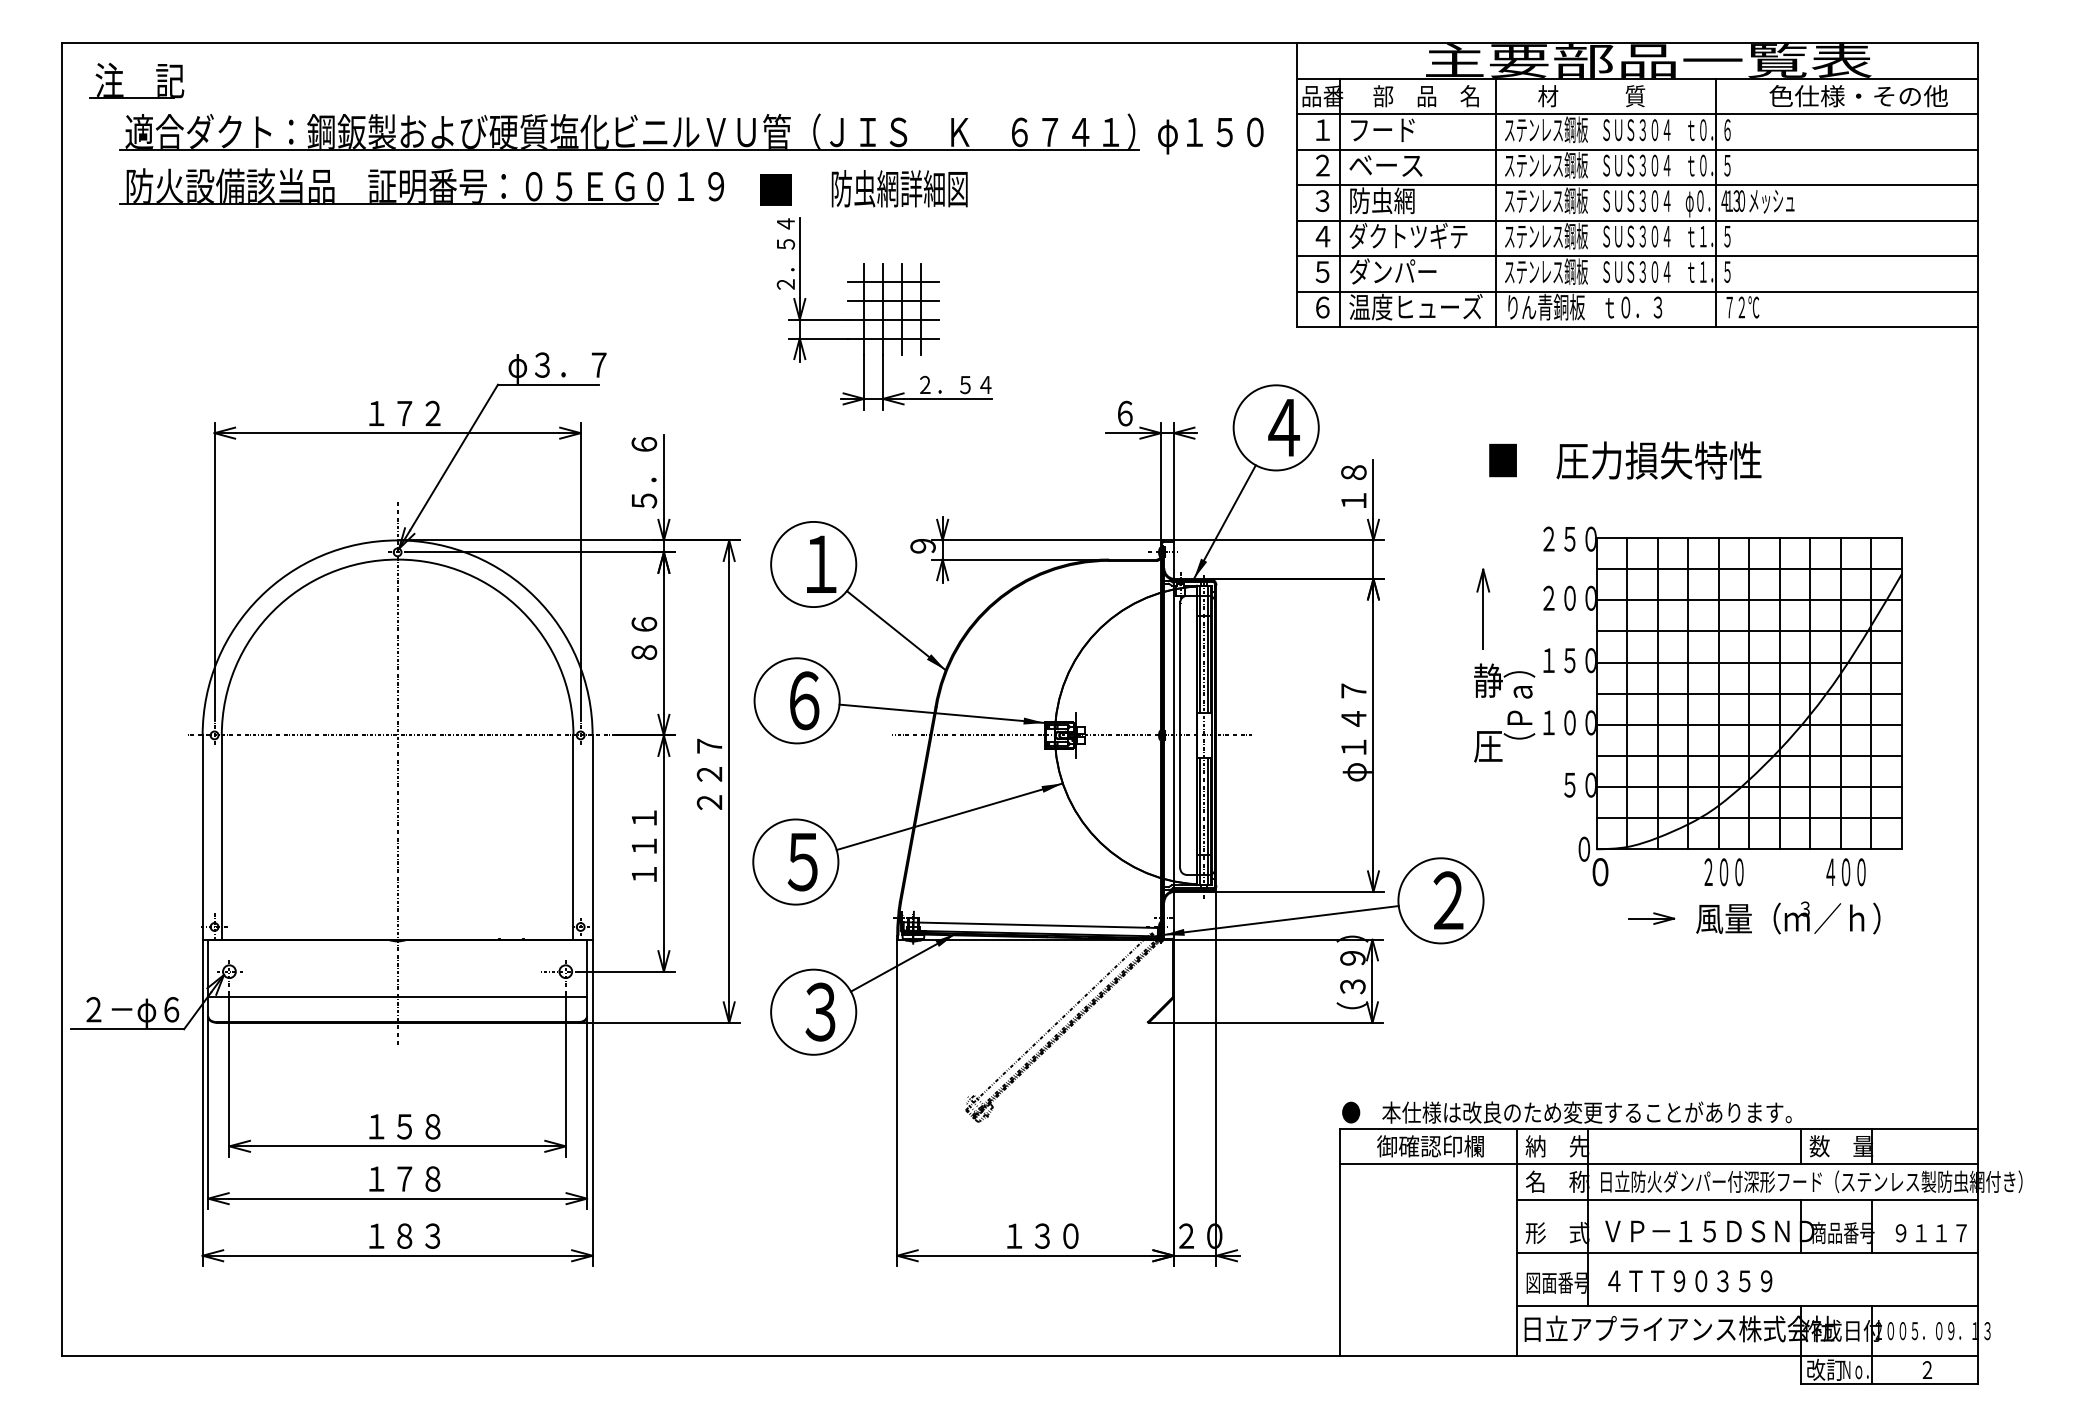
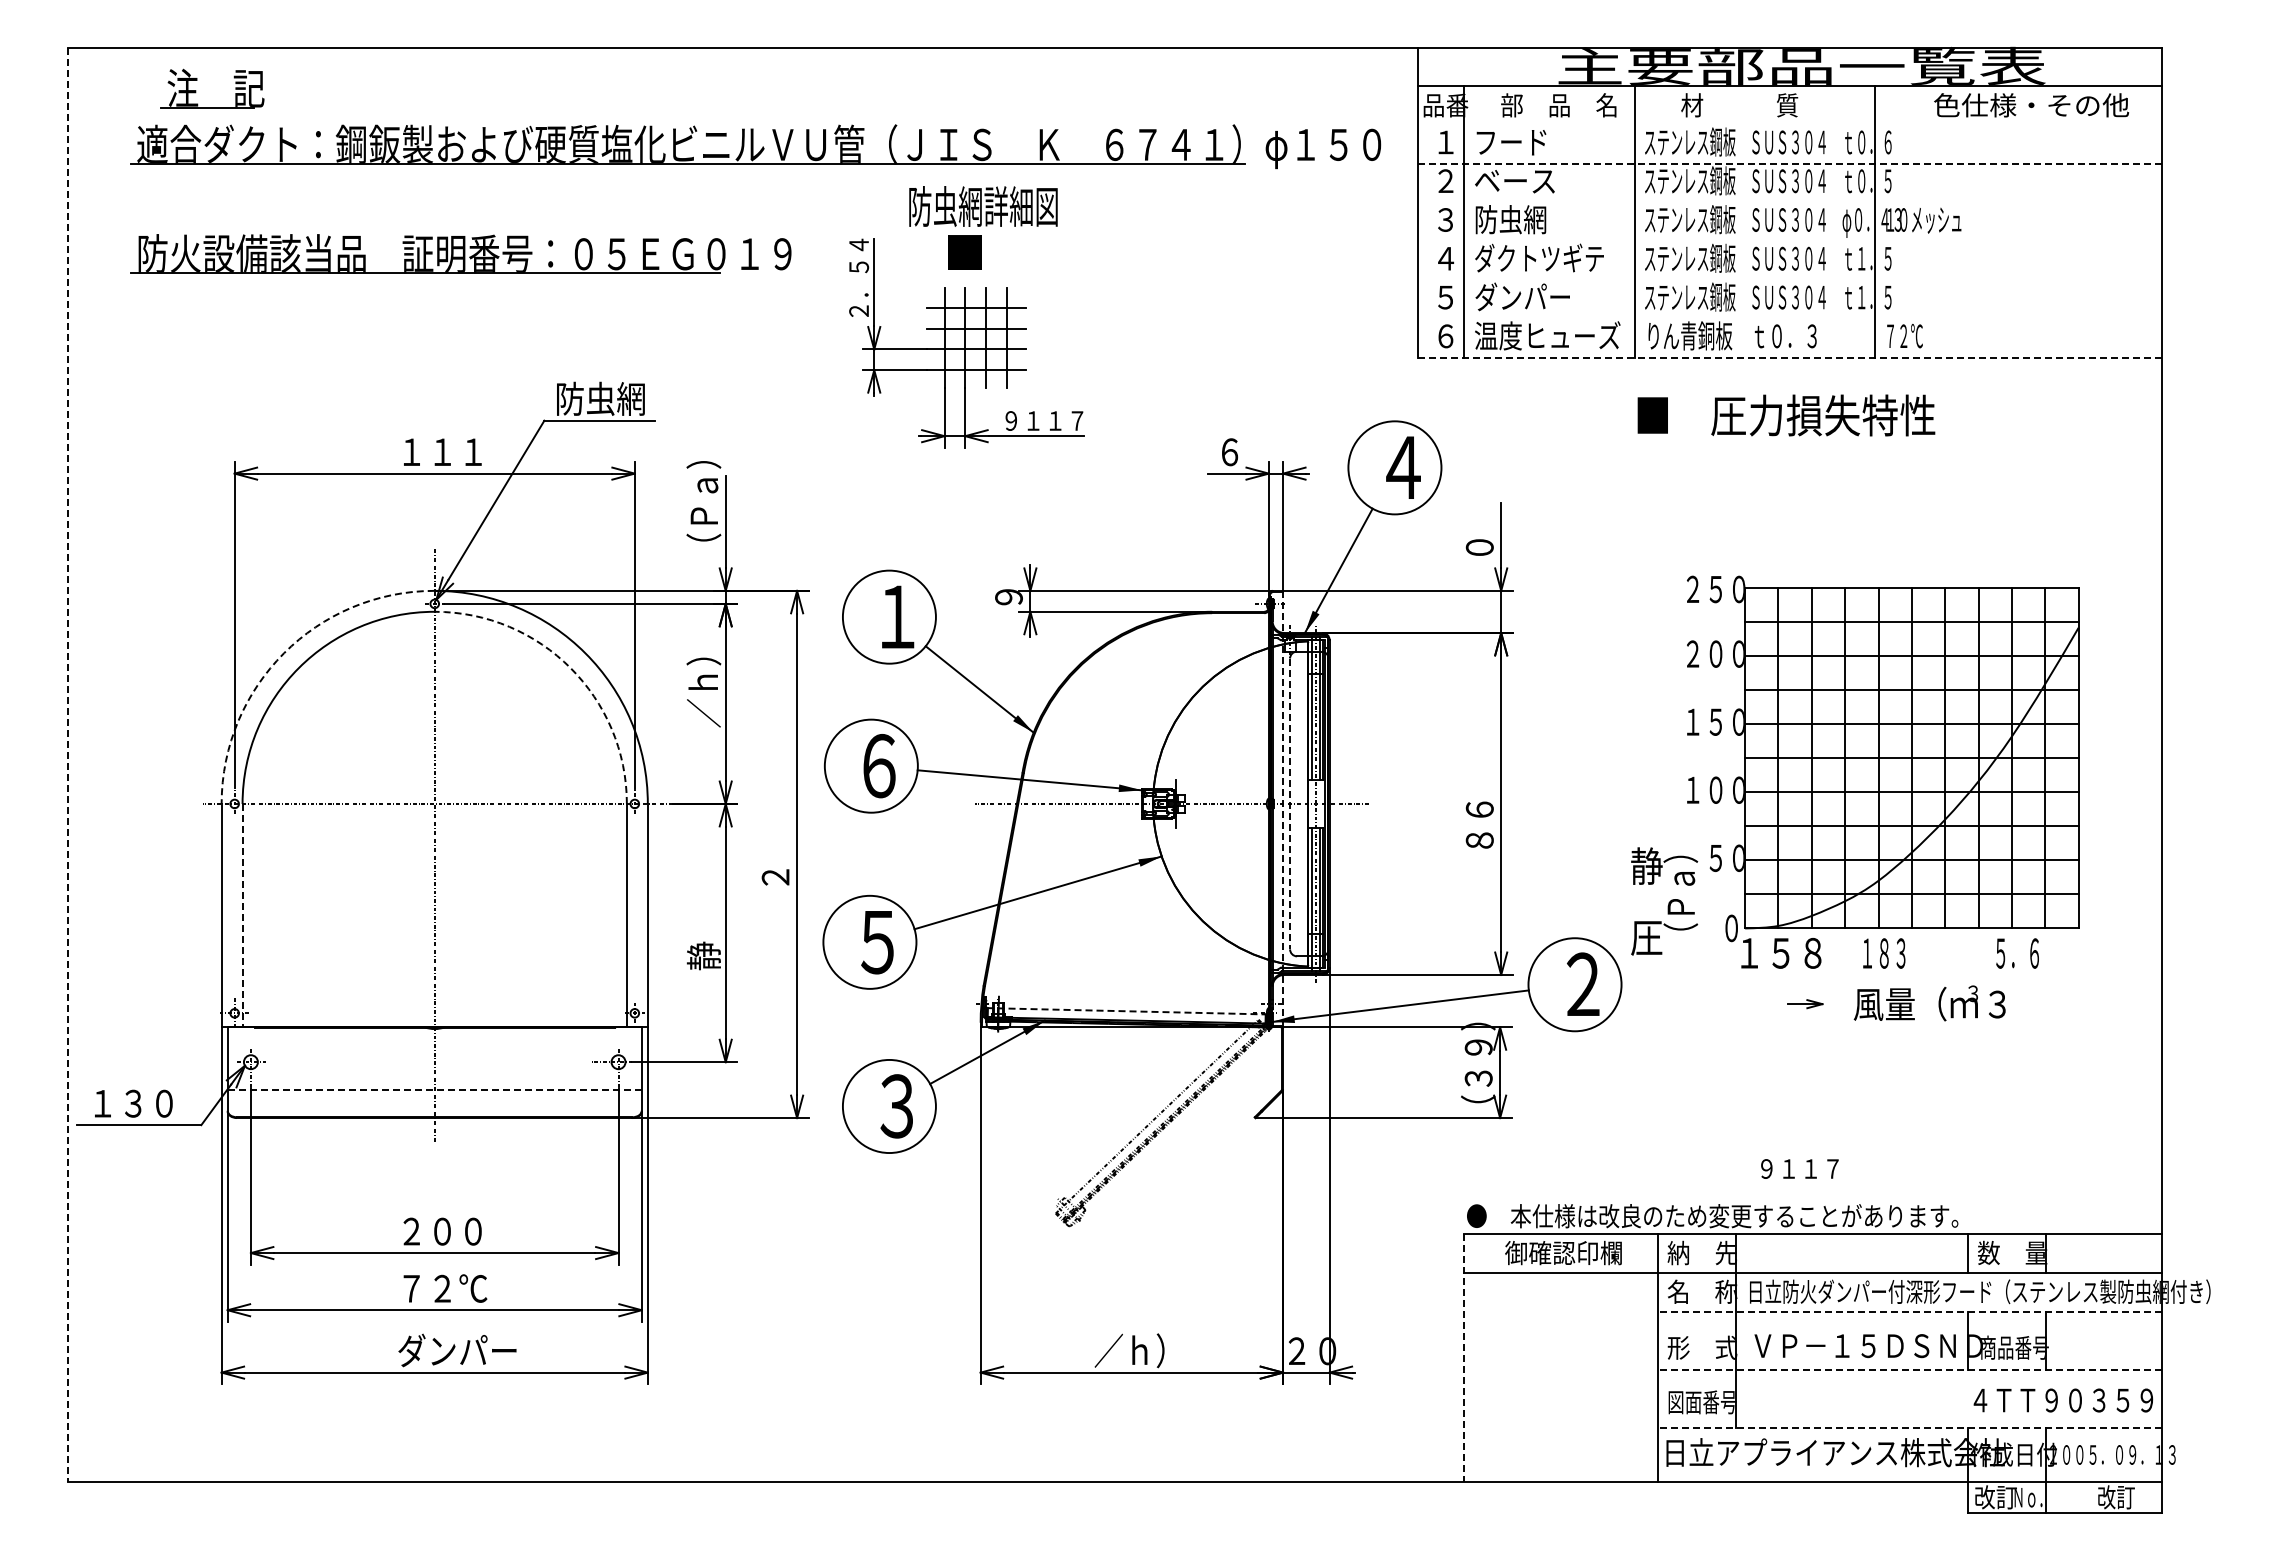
part: (122, 82) -> (196, 90), moved
line: (1637, 114) -> (1789, 125), removed
line: (1637, 149) -> (1789, 163), solid -> dashed
line: (1637, 185) -> (1789, 202), removed
part: (421, 186) -> (460, 253), moved
part: (775, 189) -> (964, 252), moved
line: (1637, 220) -> (1789, 241), removed
line: (1637, 256) -> (1789, 280), removed
line: (1637, 291) -> (1789, 318), removed
line: (1637, 326) -> (1789, 357), solid -> dashed
text: (557, 366) -> (609, 400), φ３．７ -> 防虫網
text: (955, 384) -> (1044, 420), ２．５４ -> ９１１７
text: (418, 412) -> (457, 451), １７２ -> １１１
text: (1625, 460) -> (1786, 415), moved
text: (643, 465) -> (703, 508), ５．６ -> （Ｐａ）
text: (1353, 486) -> (1479, 531), １８ -> ０
arc: (260, 597) -> (284, 653), solid -> dashed
part: (1482, 608) -> (1620, 665), removed
arc: (521, 611) -> (570, 668), solid -> dashed
text: (643, 633) -> (703, 692), ８６ -> ／ｈ）
line: (62, 700) -> (68, 765), solid -> dashed
text: (1504, 713) -> (1664, 901), moved
text: (1356, 732) -> (1482, 800), φ１４７ -> ８６
line: (1180, 735) -> (1290, 804), solid -> dashed
line: (1174, 740) -> (1283, 809), solid -> dashed
text: (709, 759) -> (775, 830), ２２７ -> ２
line: (221, 837) -> (242, 915), solid -> dashed
text: (643, 849) -> (703, 928), １１１ -> 静
text: (1629, 871) -> (1780, 952), ０ -> １５８
text: (1724, 872) -> (1884, 953), ２００ -> １８３
text: (1845, 872) -> (2017, 953), ４００ -> ５．６
part: (1651, 918) -> (1805, 1003), size x0.7
text: (1847, 918) -> (2019, 1003), ／ｈ） -> ３
line: (1031, 925) -> (1127, 1011), solid -> dashed
line: (398, 997) -> (435, 1090), solid -> dashed
text: (132, 1012) -> (144, 1106), ２－φ６ -> １３０
text: (404, 1126) -> (442, 1231), １５８ -> ２００
text: (407, 1178) -> (445, 1288), １７８ -> ７２℃
line: (1747, 1199) -> (1909, 1311), solid -> dashed
text: (1930, 1232) -> (1799, 1168), moved
text: (418, 1235) -> (457, 1350), １８３ -> ダンパー
text: (1039, 1235) -> (1136, 1350), １３０ -> ／ｈ）
line: (1339, 1242) -> (1464, 1358), solid -> dashed
line: (1747, 1252) -> (1909, 1369), solid -> dashed
text: (1689, 1281) -> (2062, 1400), moved
line: (1747, 1305) -> (1909, 1427), solid -> dashed
text: (1936, 1370) -> (2116, 1497), ２ -> 改訂

